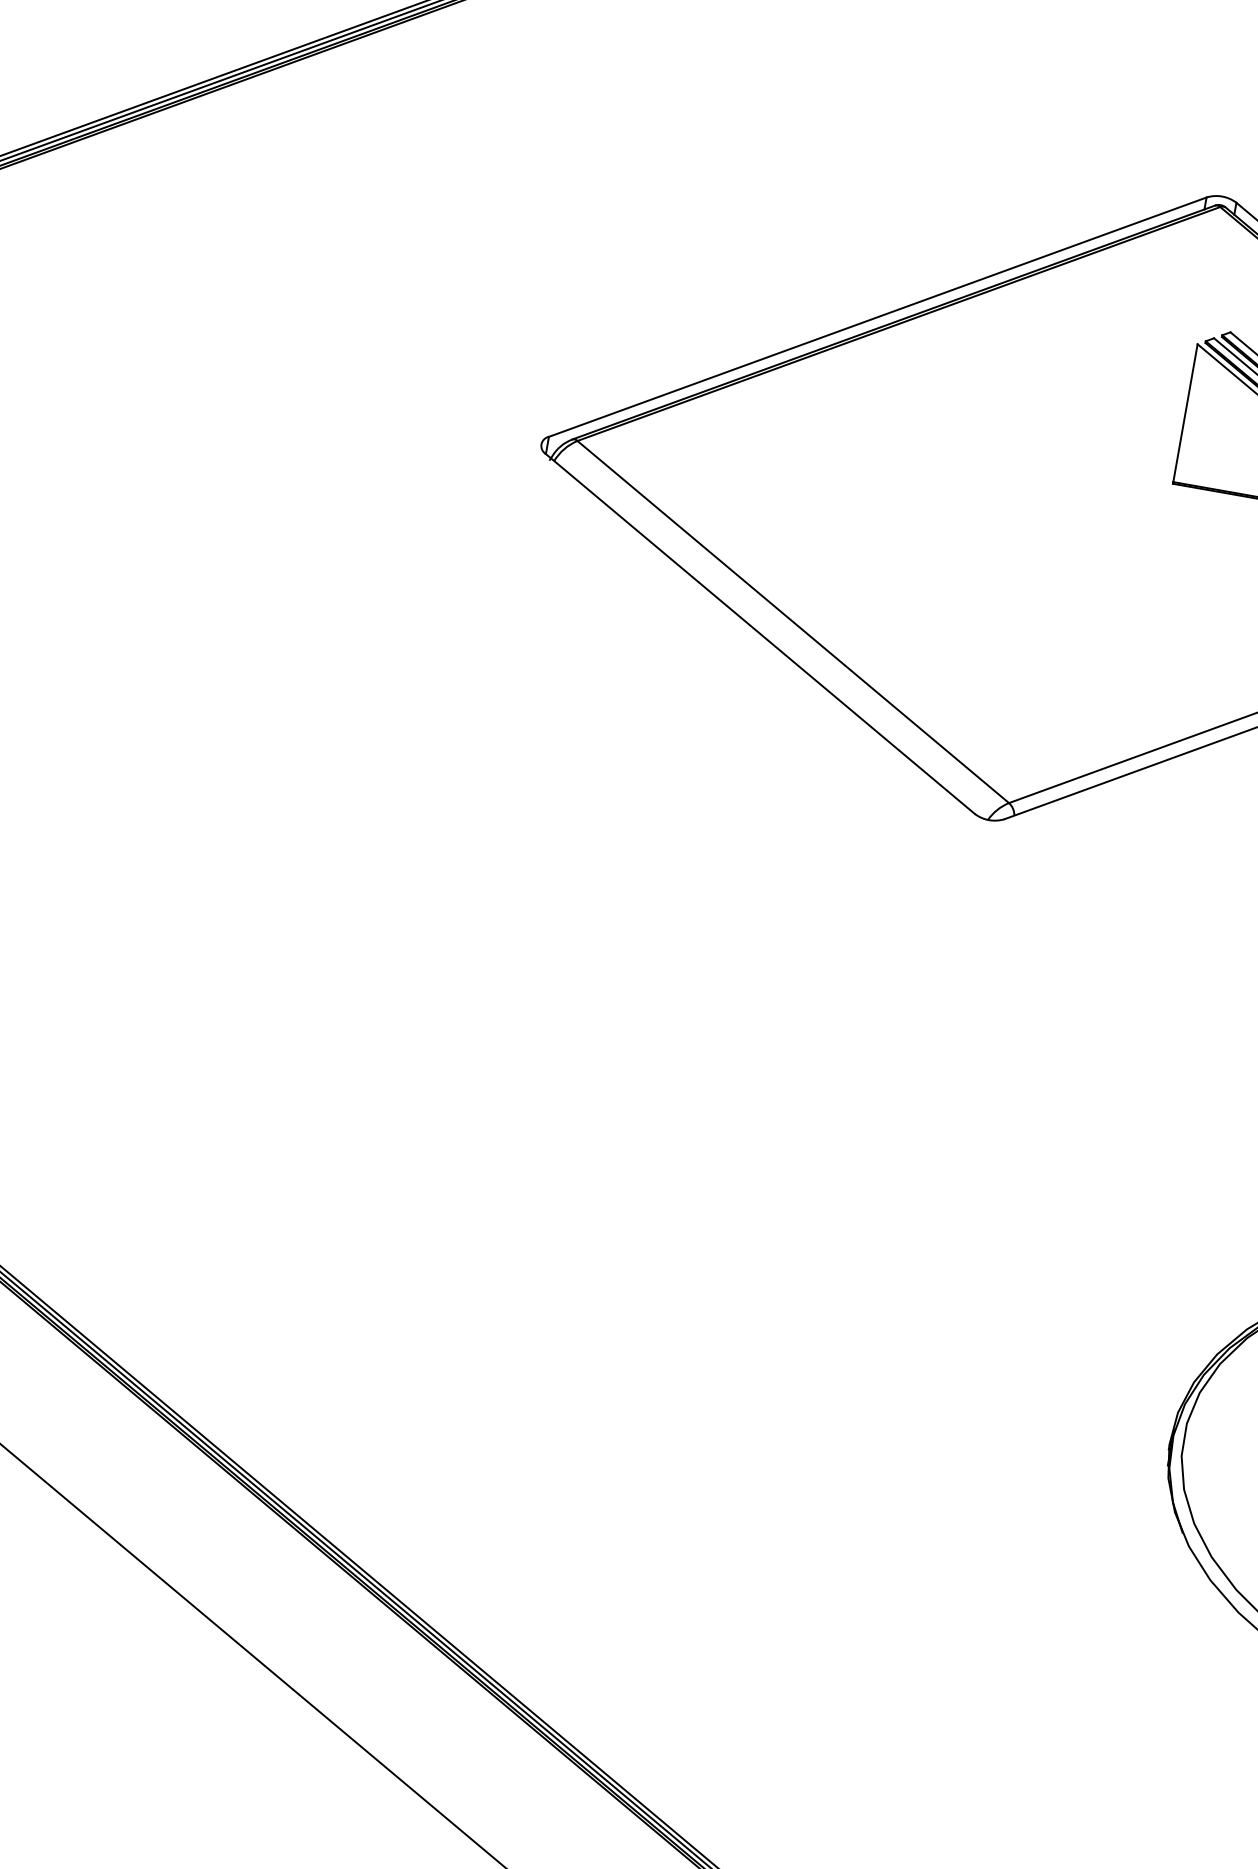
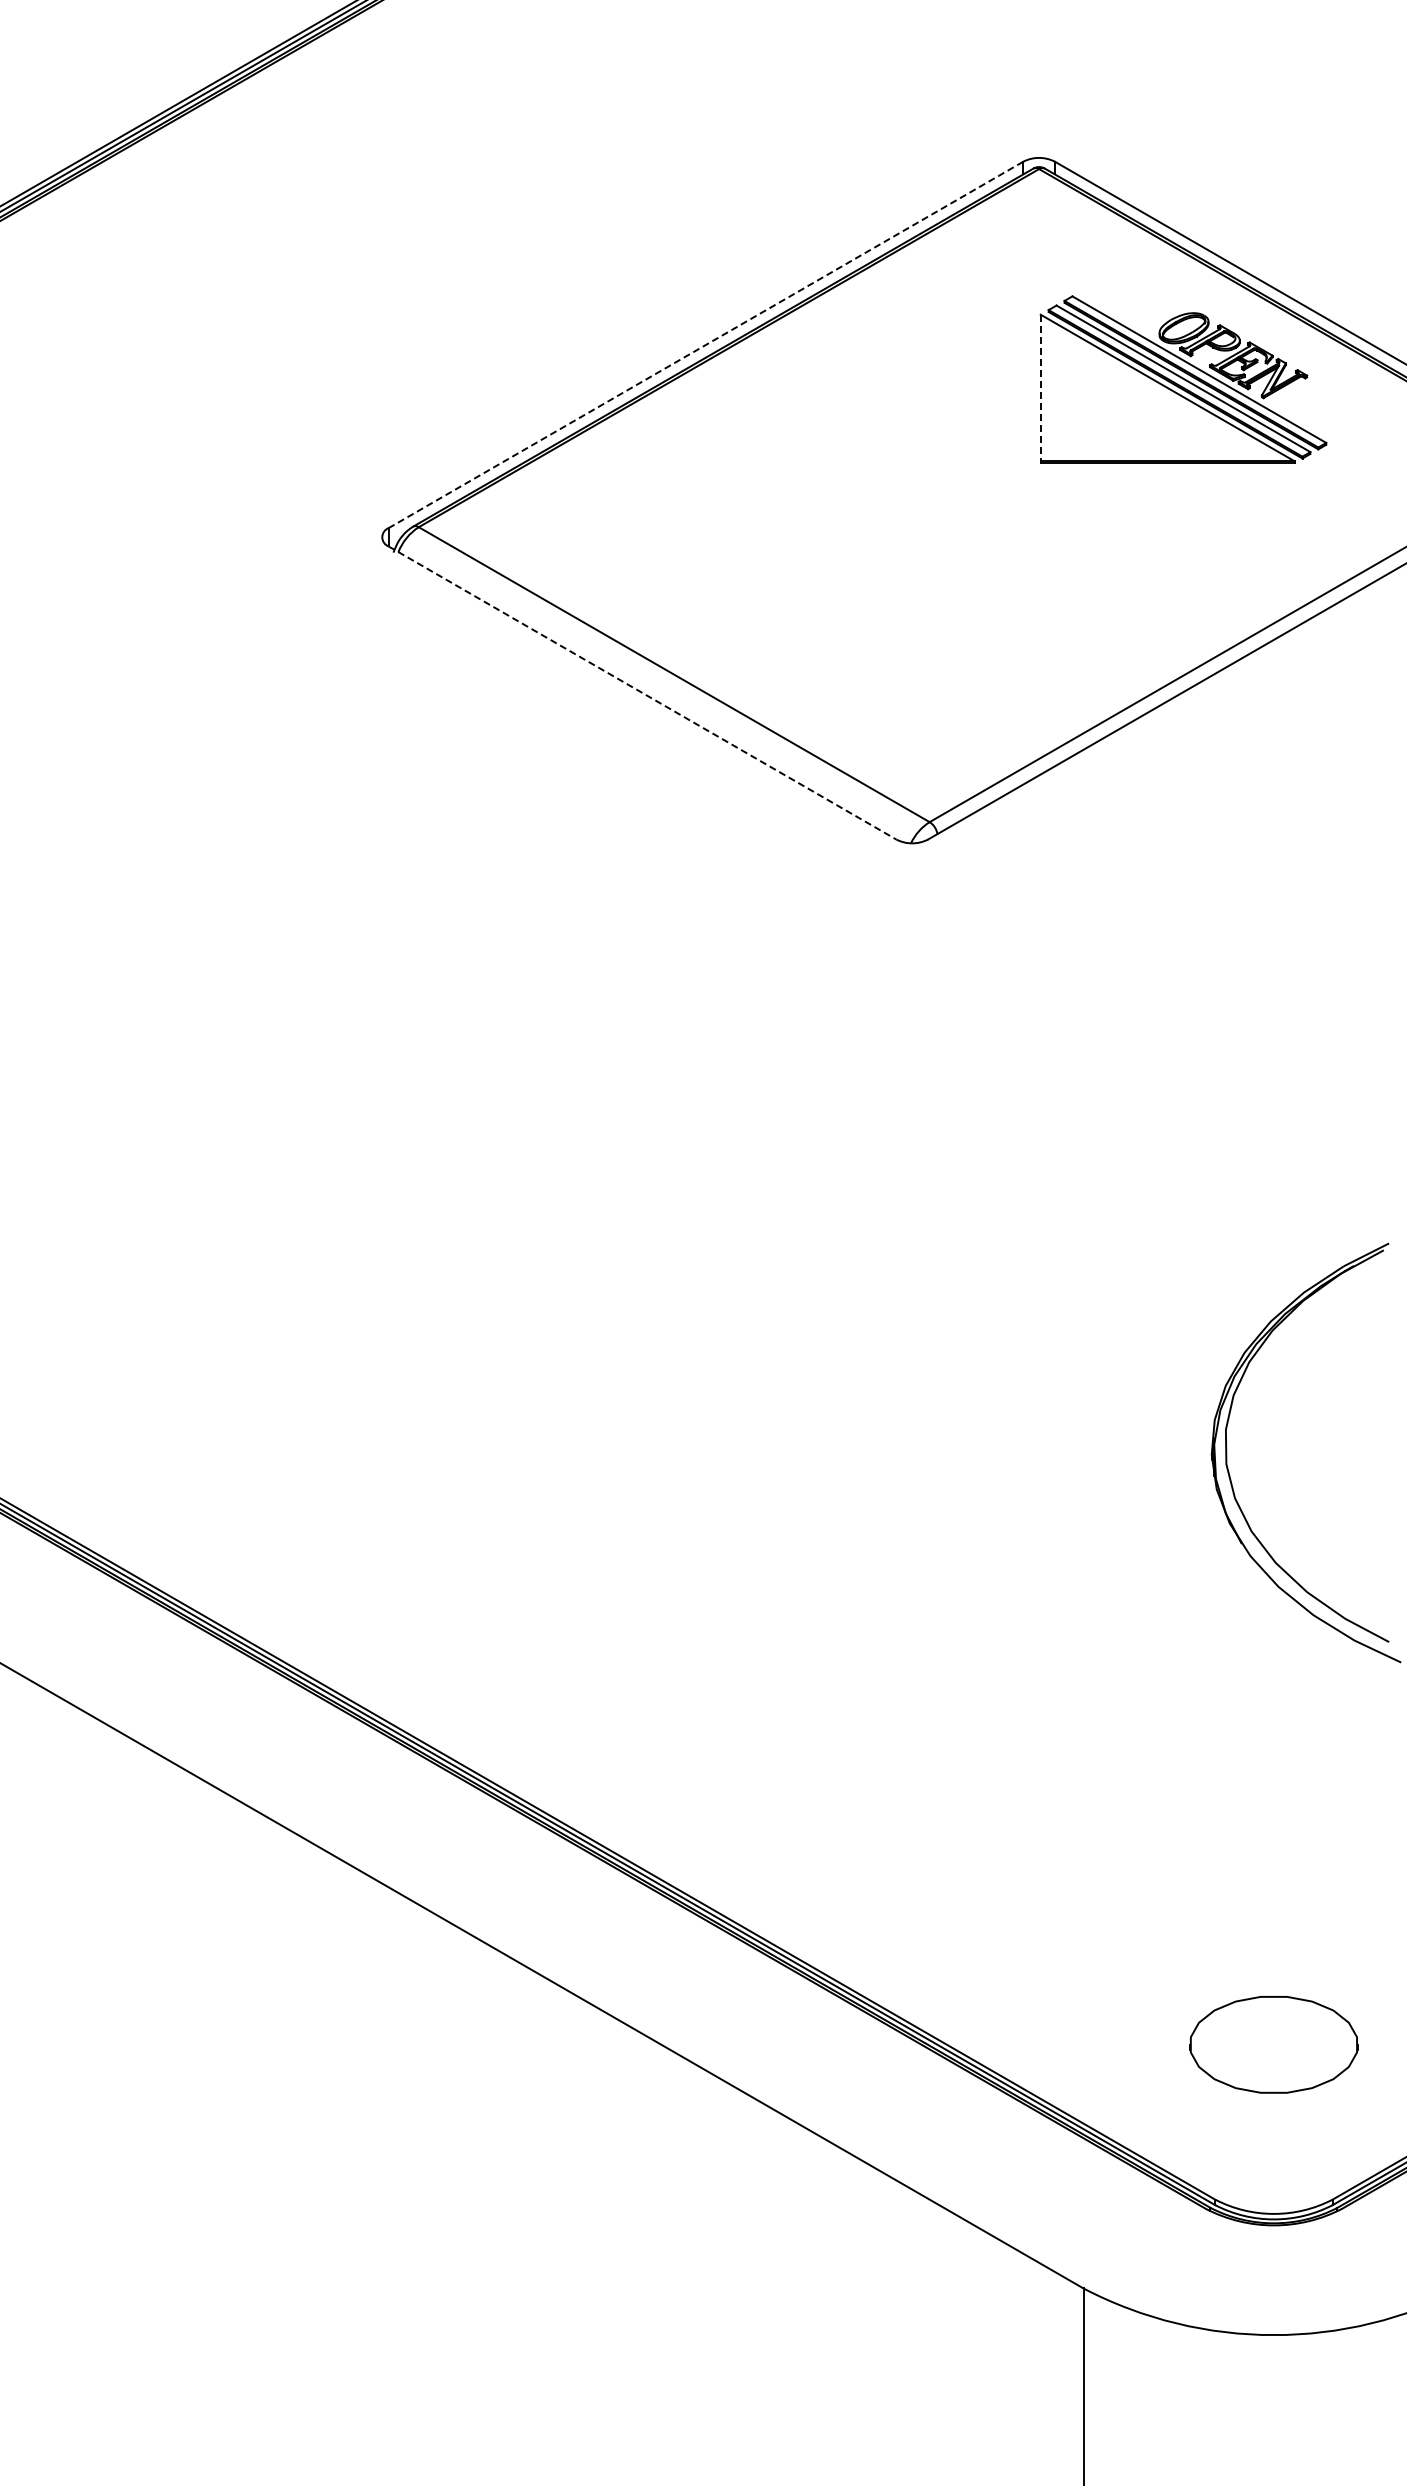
line: (877, 317) -> (705, 345), solid -> dashed
line: (1185, 413) -> (1040, 388), solid -> dashed
line: (760, 634) -> (642, 693), solid -> dashed

